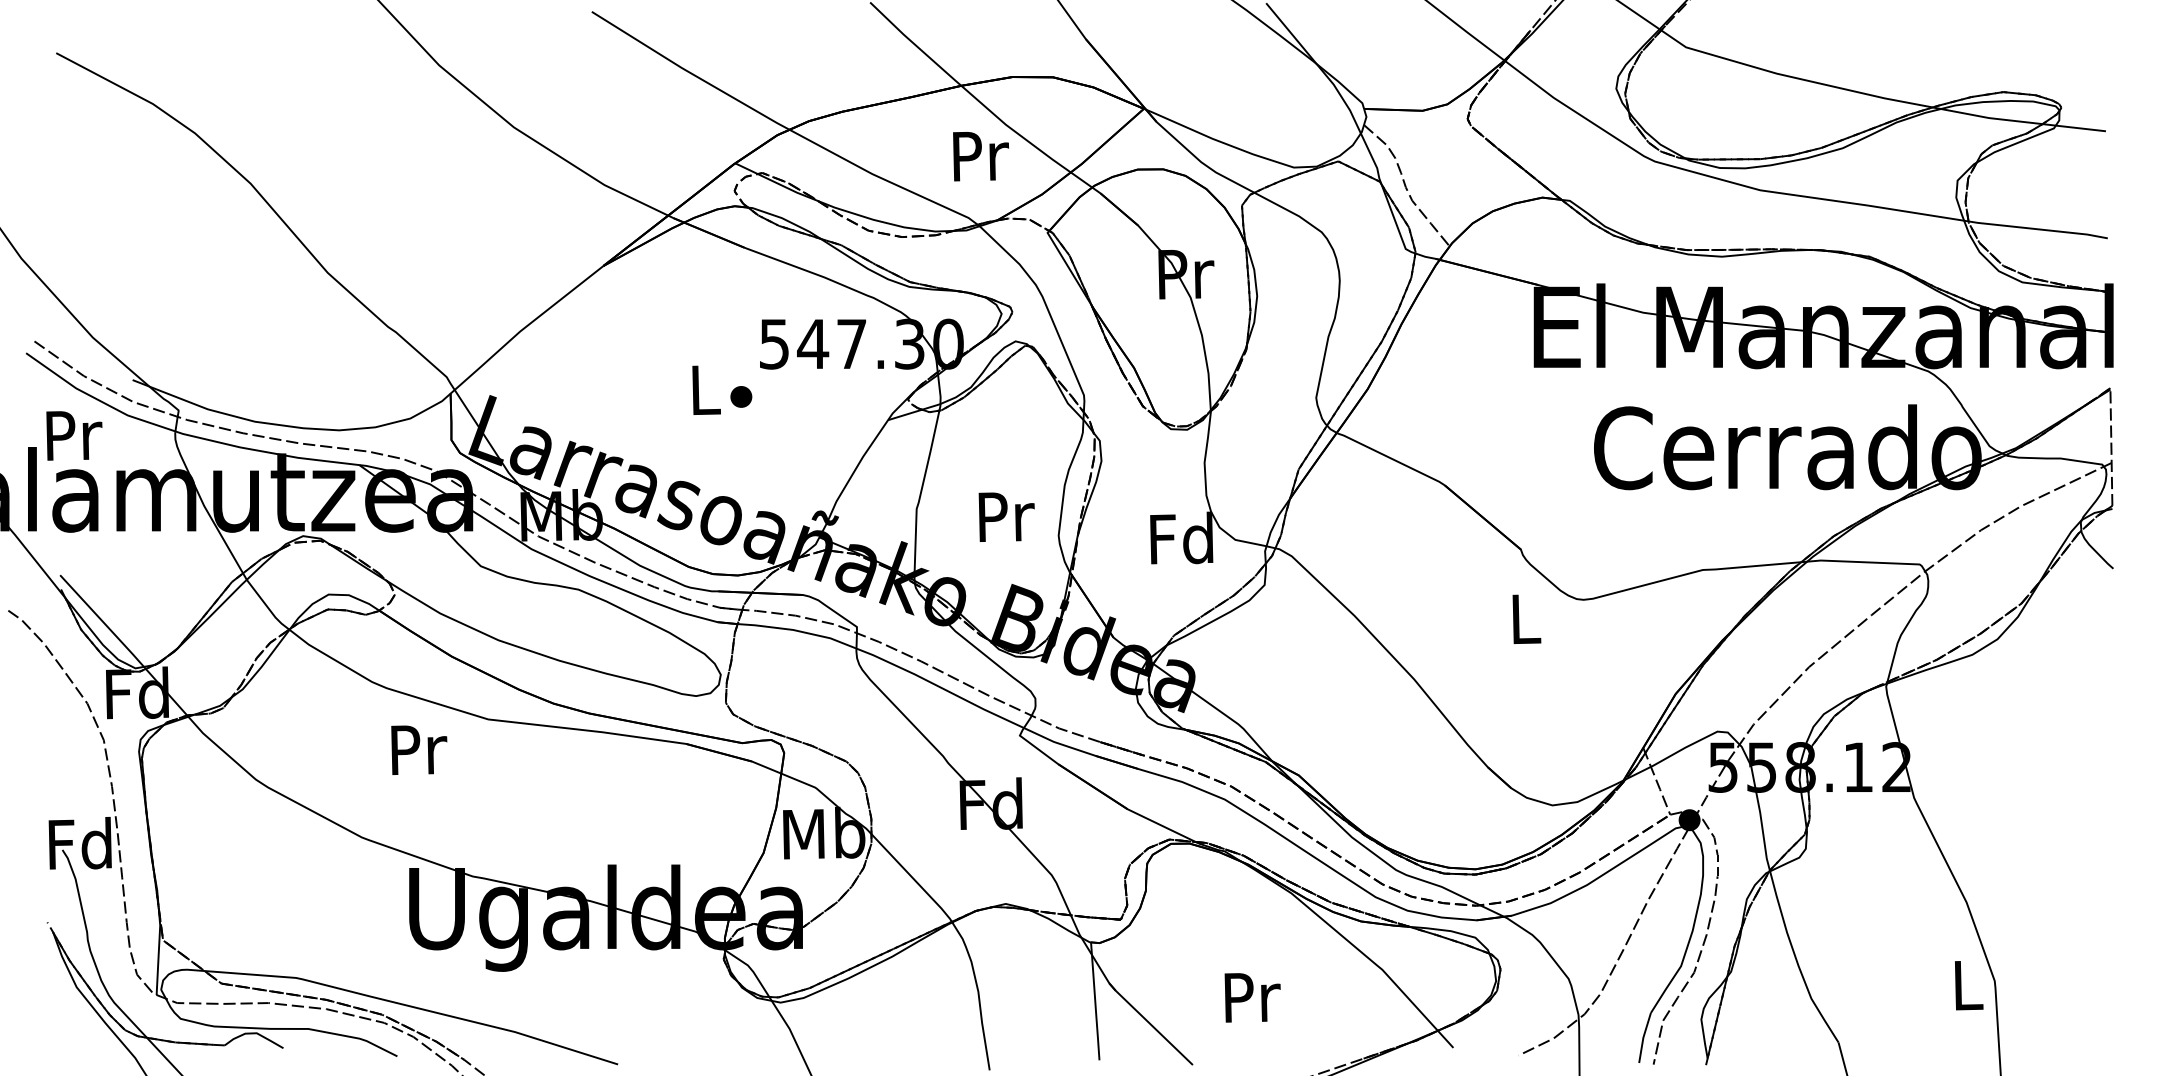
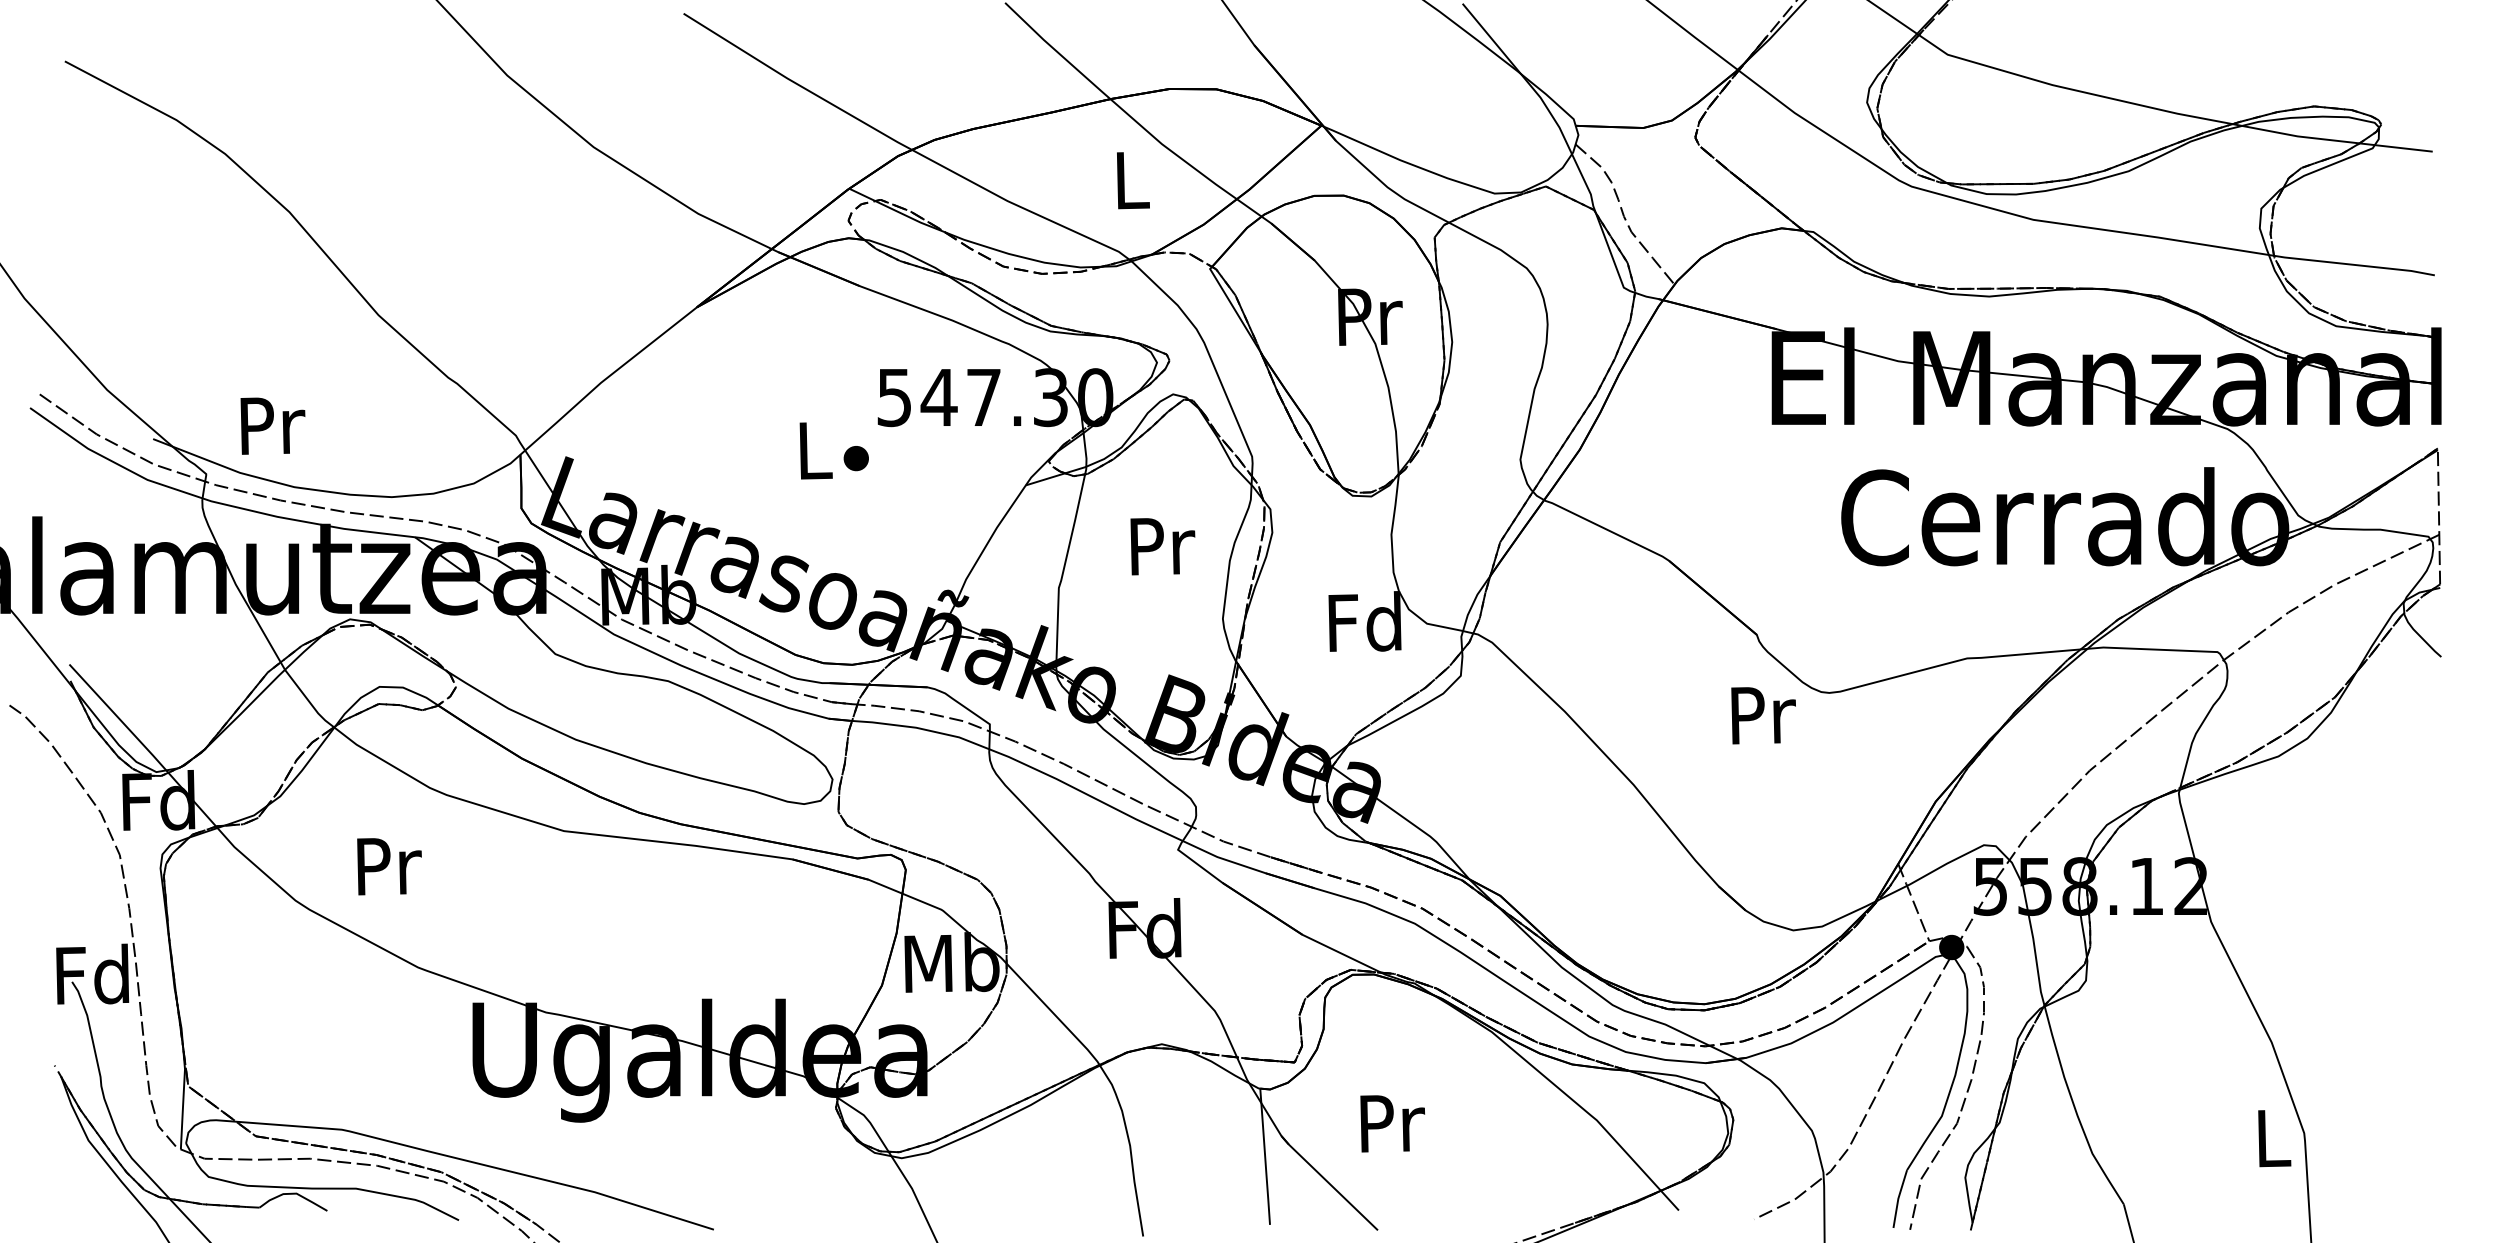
text: (980, 156) -> (1132, 180), Pr -> L
text: (74, 435) -> (273, 425), moved
text: (1006, 516) -> (1162, 545), moved
text: (1526, 619) -> (1763, 715), L -> Pr
text: (419, 749) -> (389, 865), moved
text: (1252, 997) -> (1392, 1123), moved

